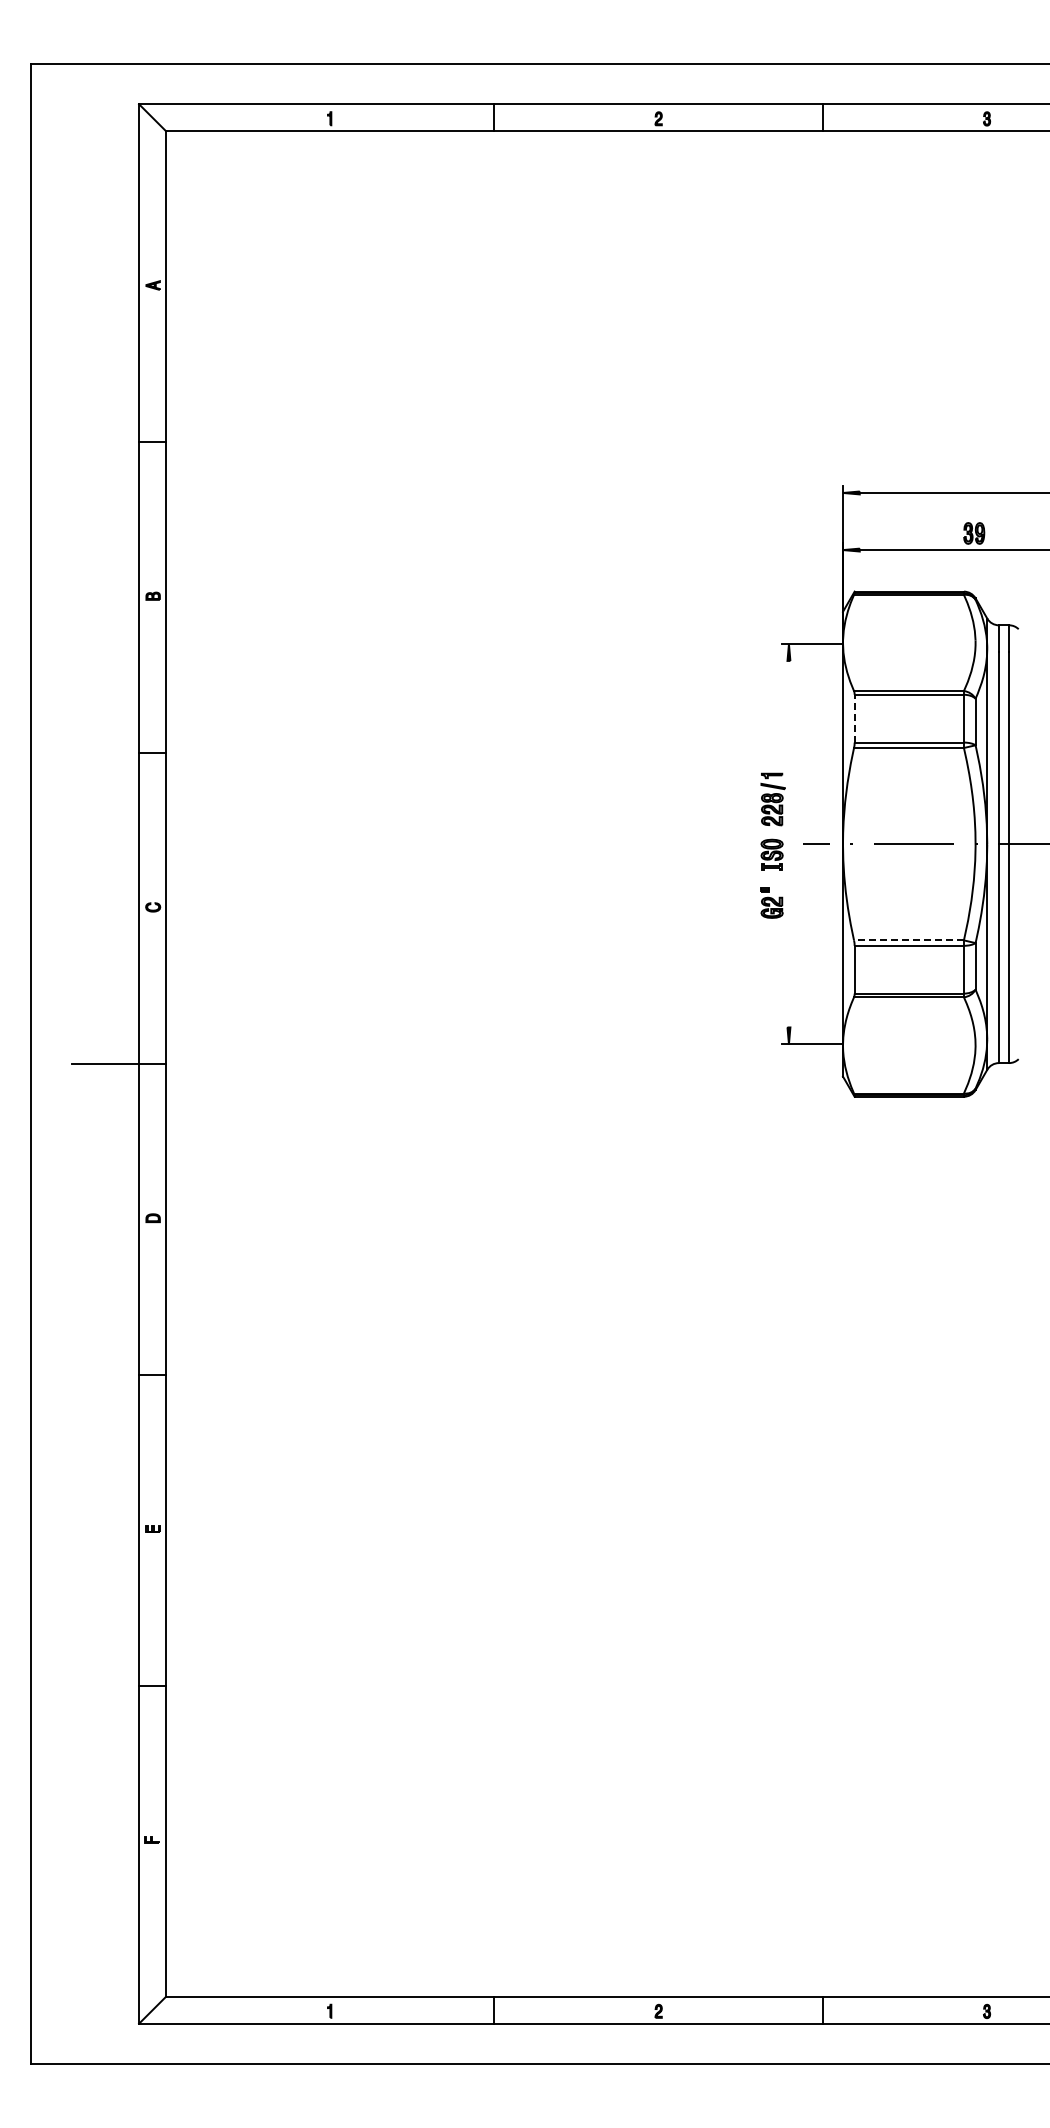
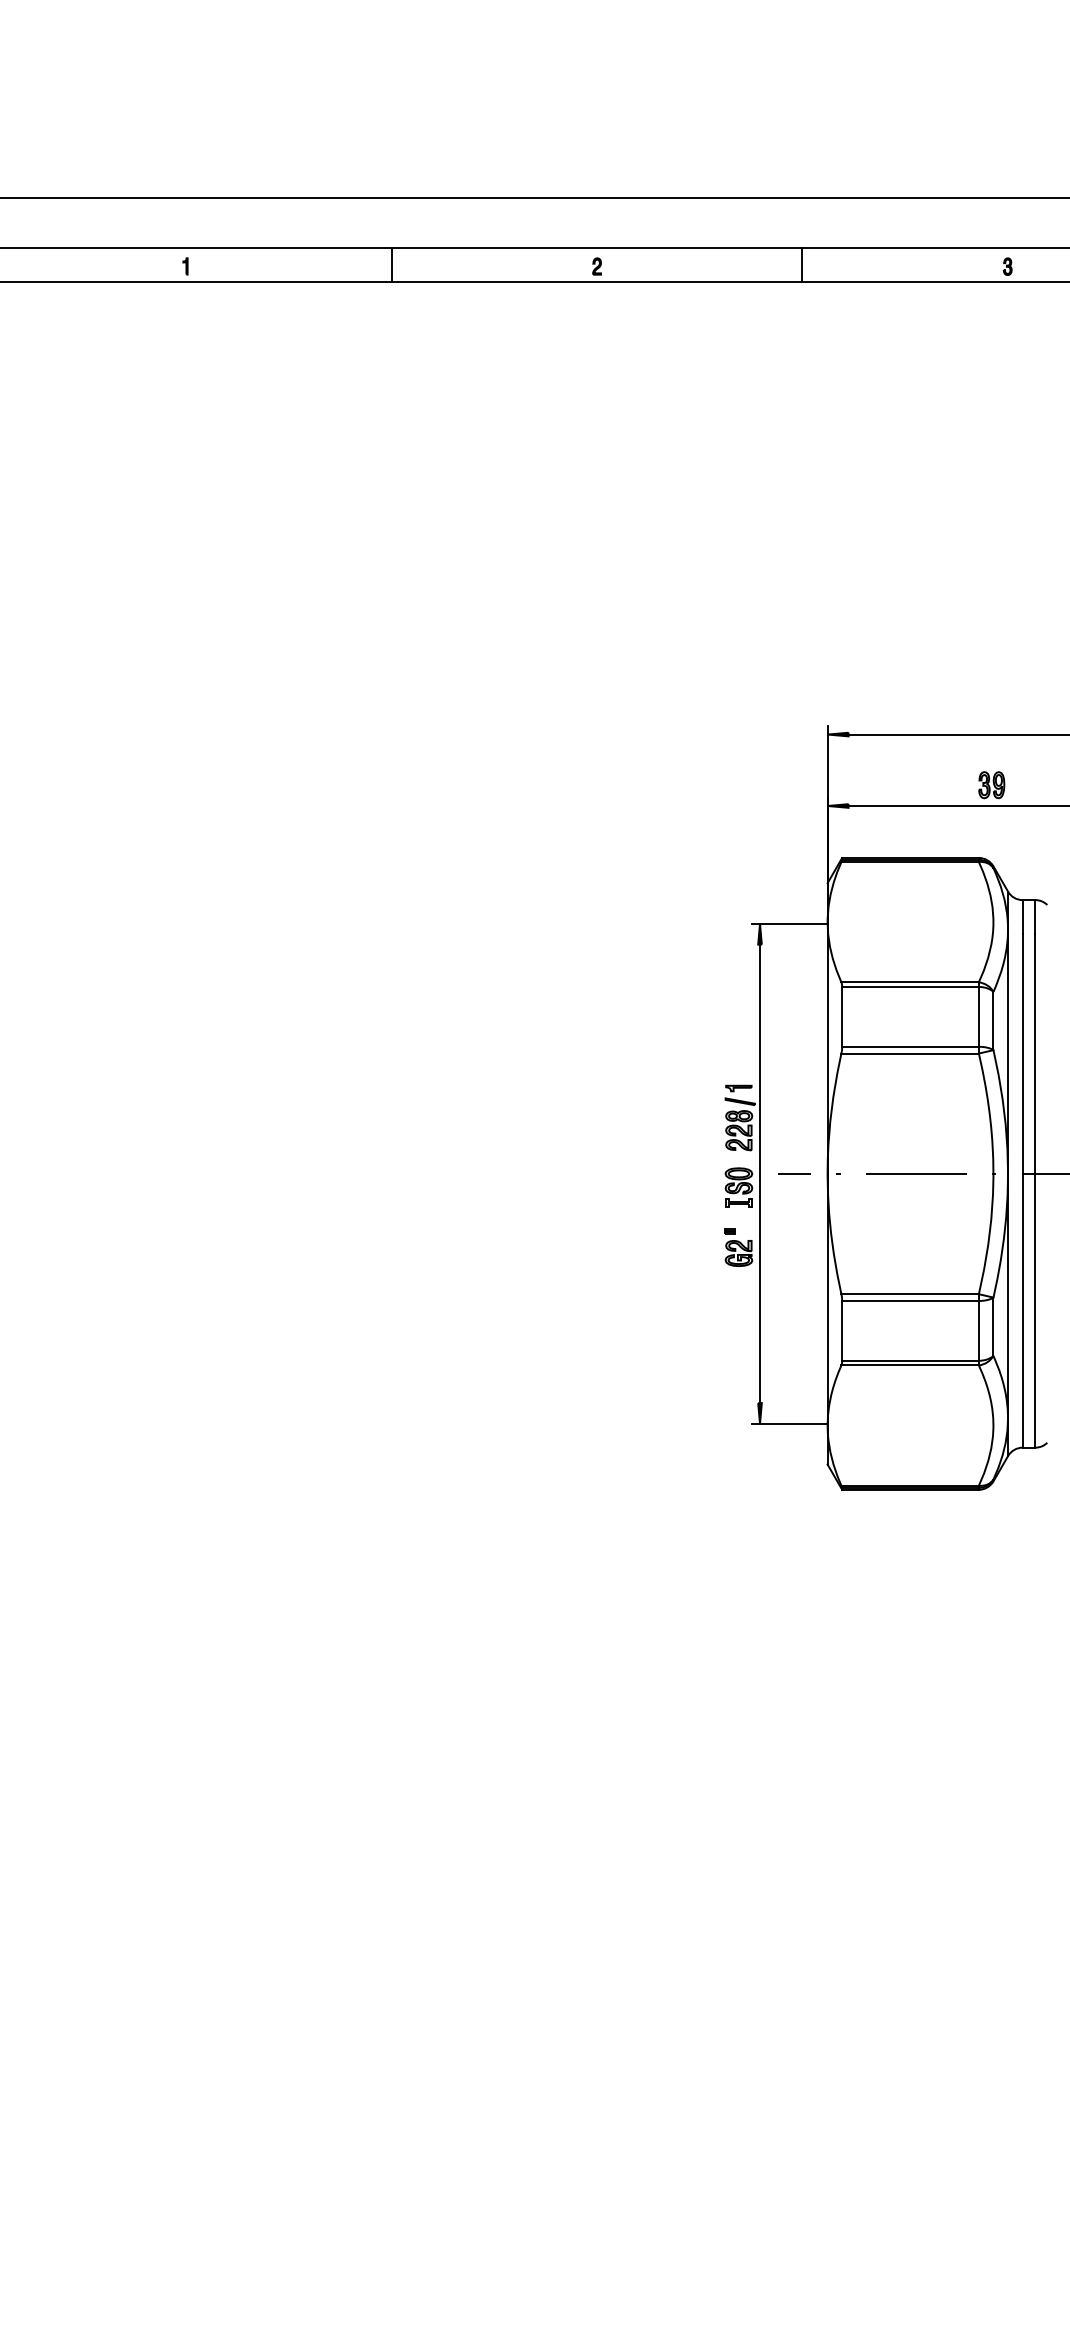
line: (854, 718) -> (841, 1016), dashed -> solid
line: (788, 843) -> (759, 1173), added
line: (908, 940) -> (909, 1294), dashed -> solid

